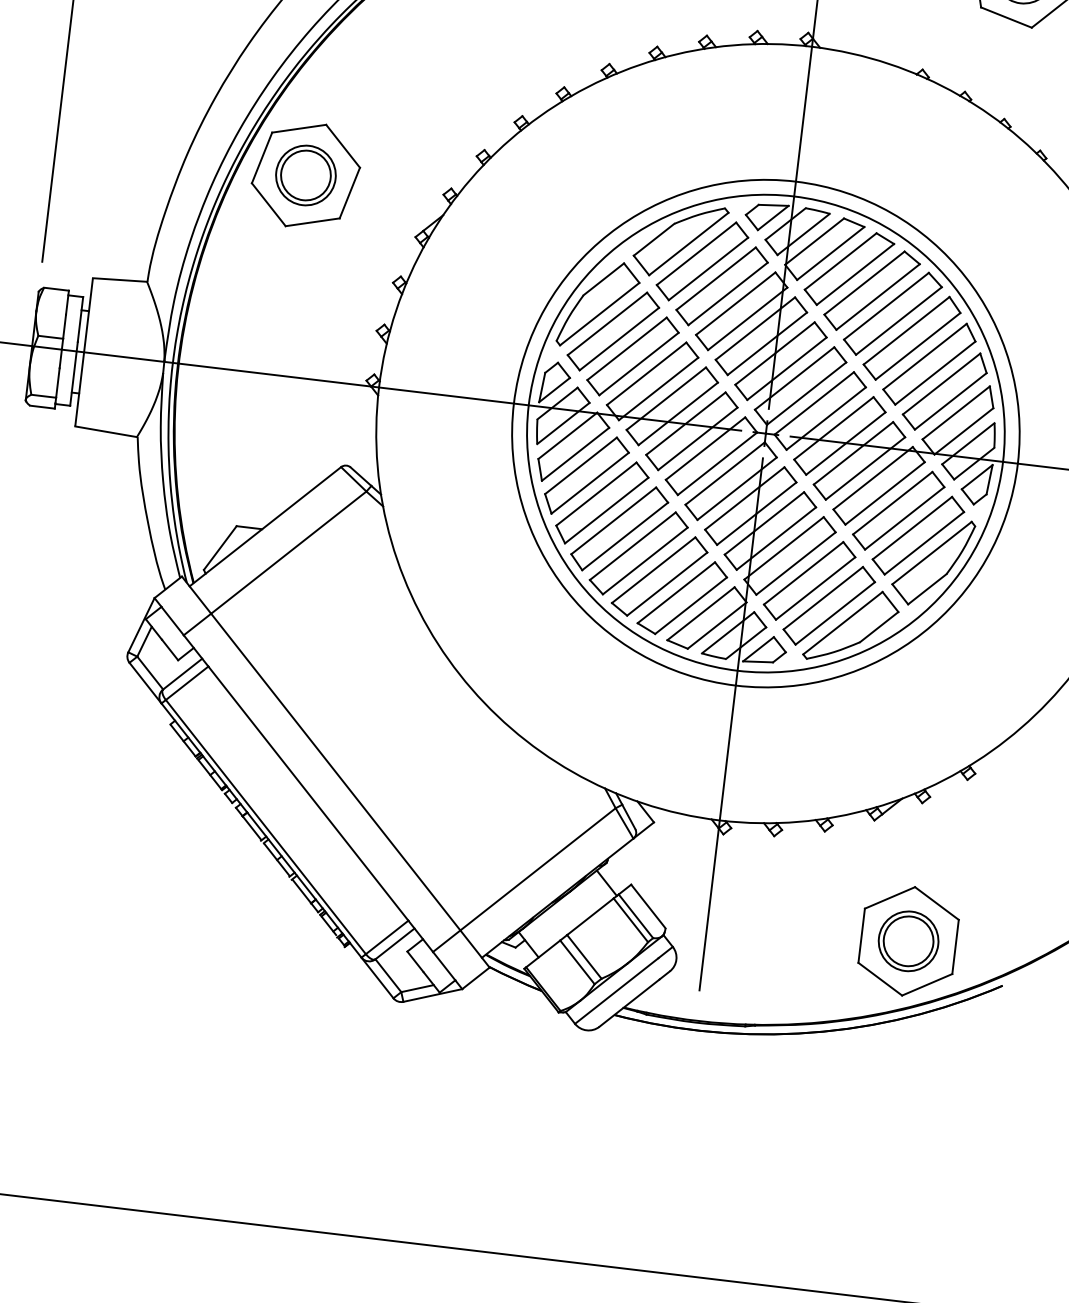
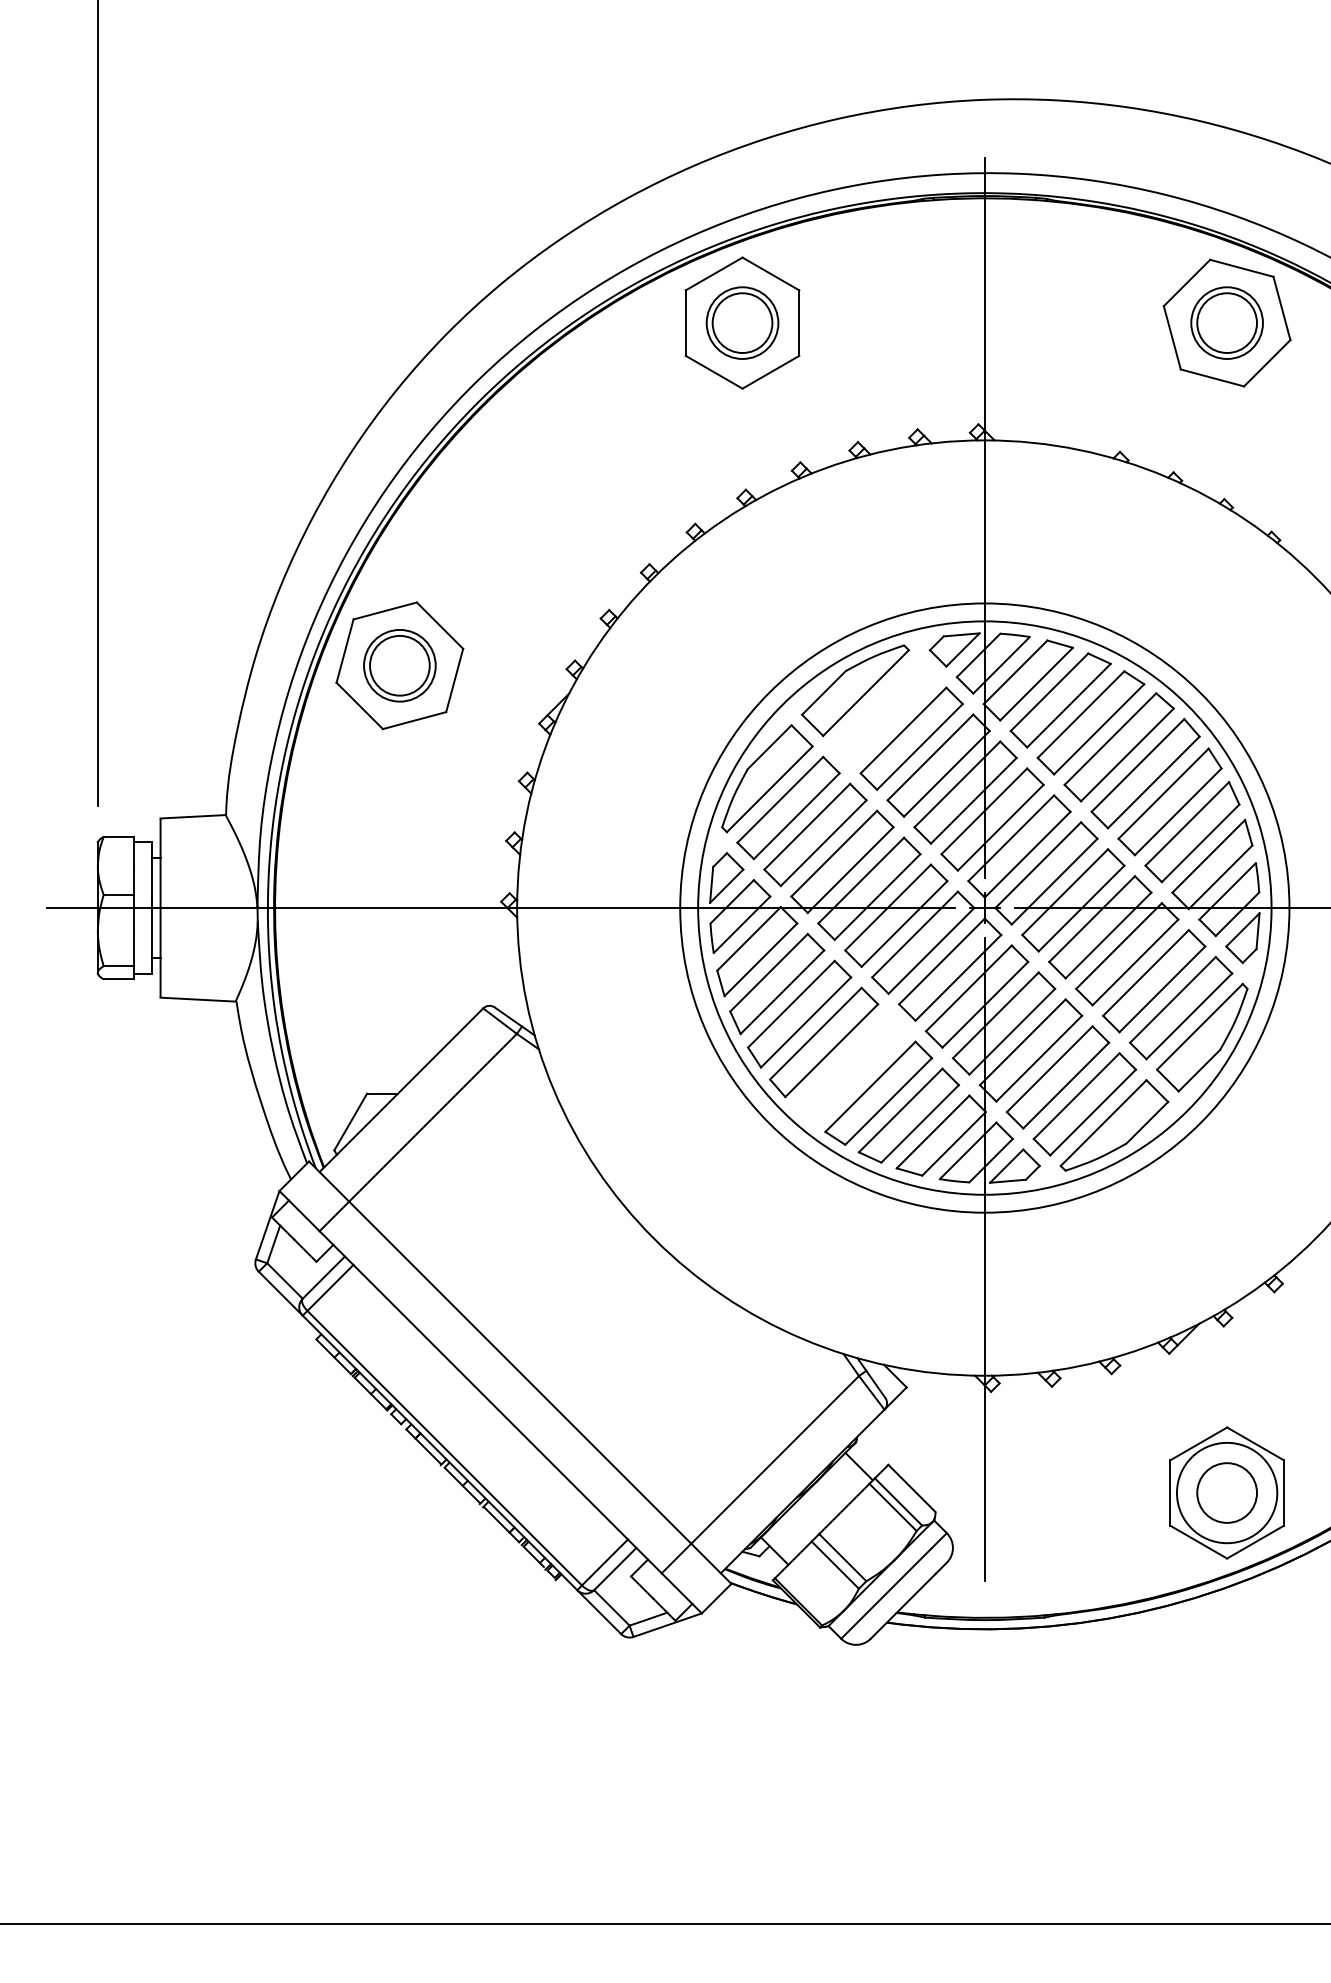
part: (702, 261) -> (884, 711), removed
part: (638, 553) -> (850, 1068), removed
circle: (908, 940) -> (1226, 1492), size x1.4

